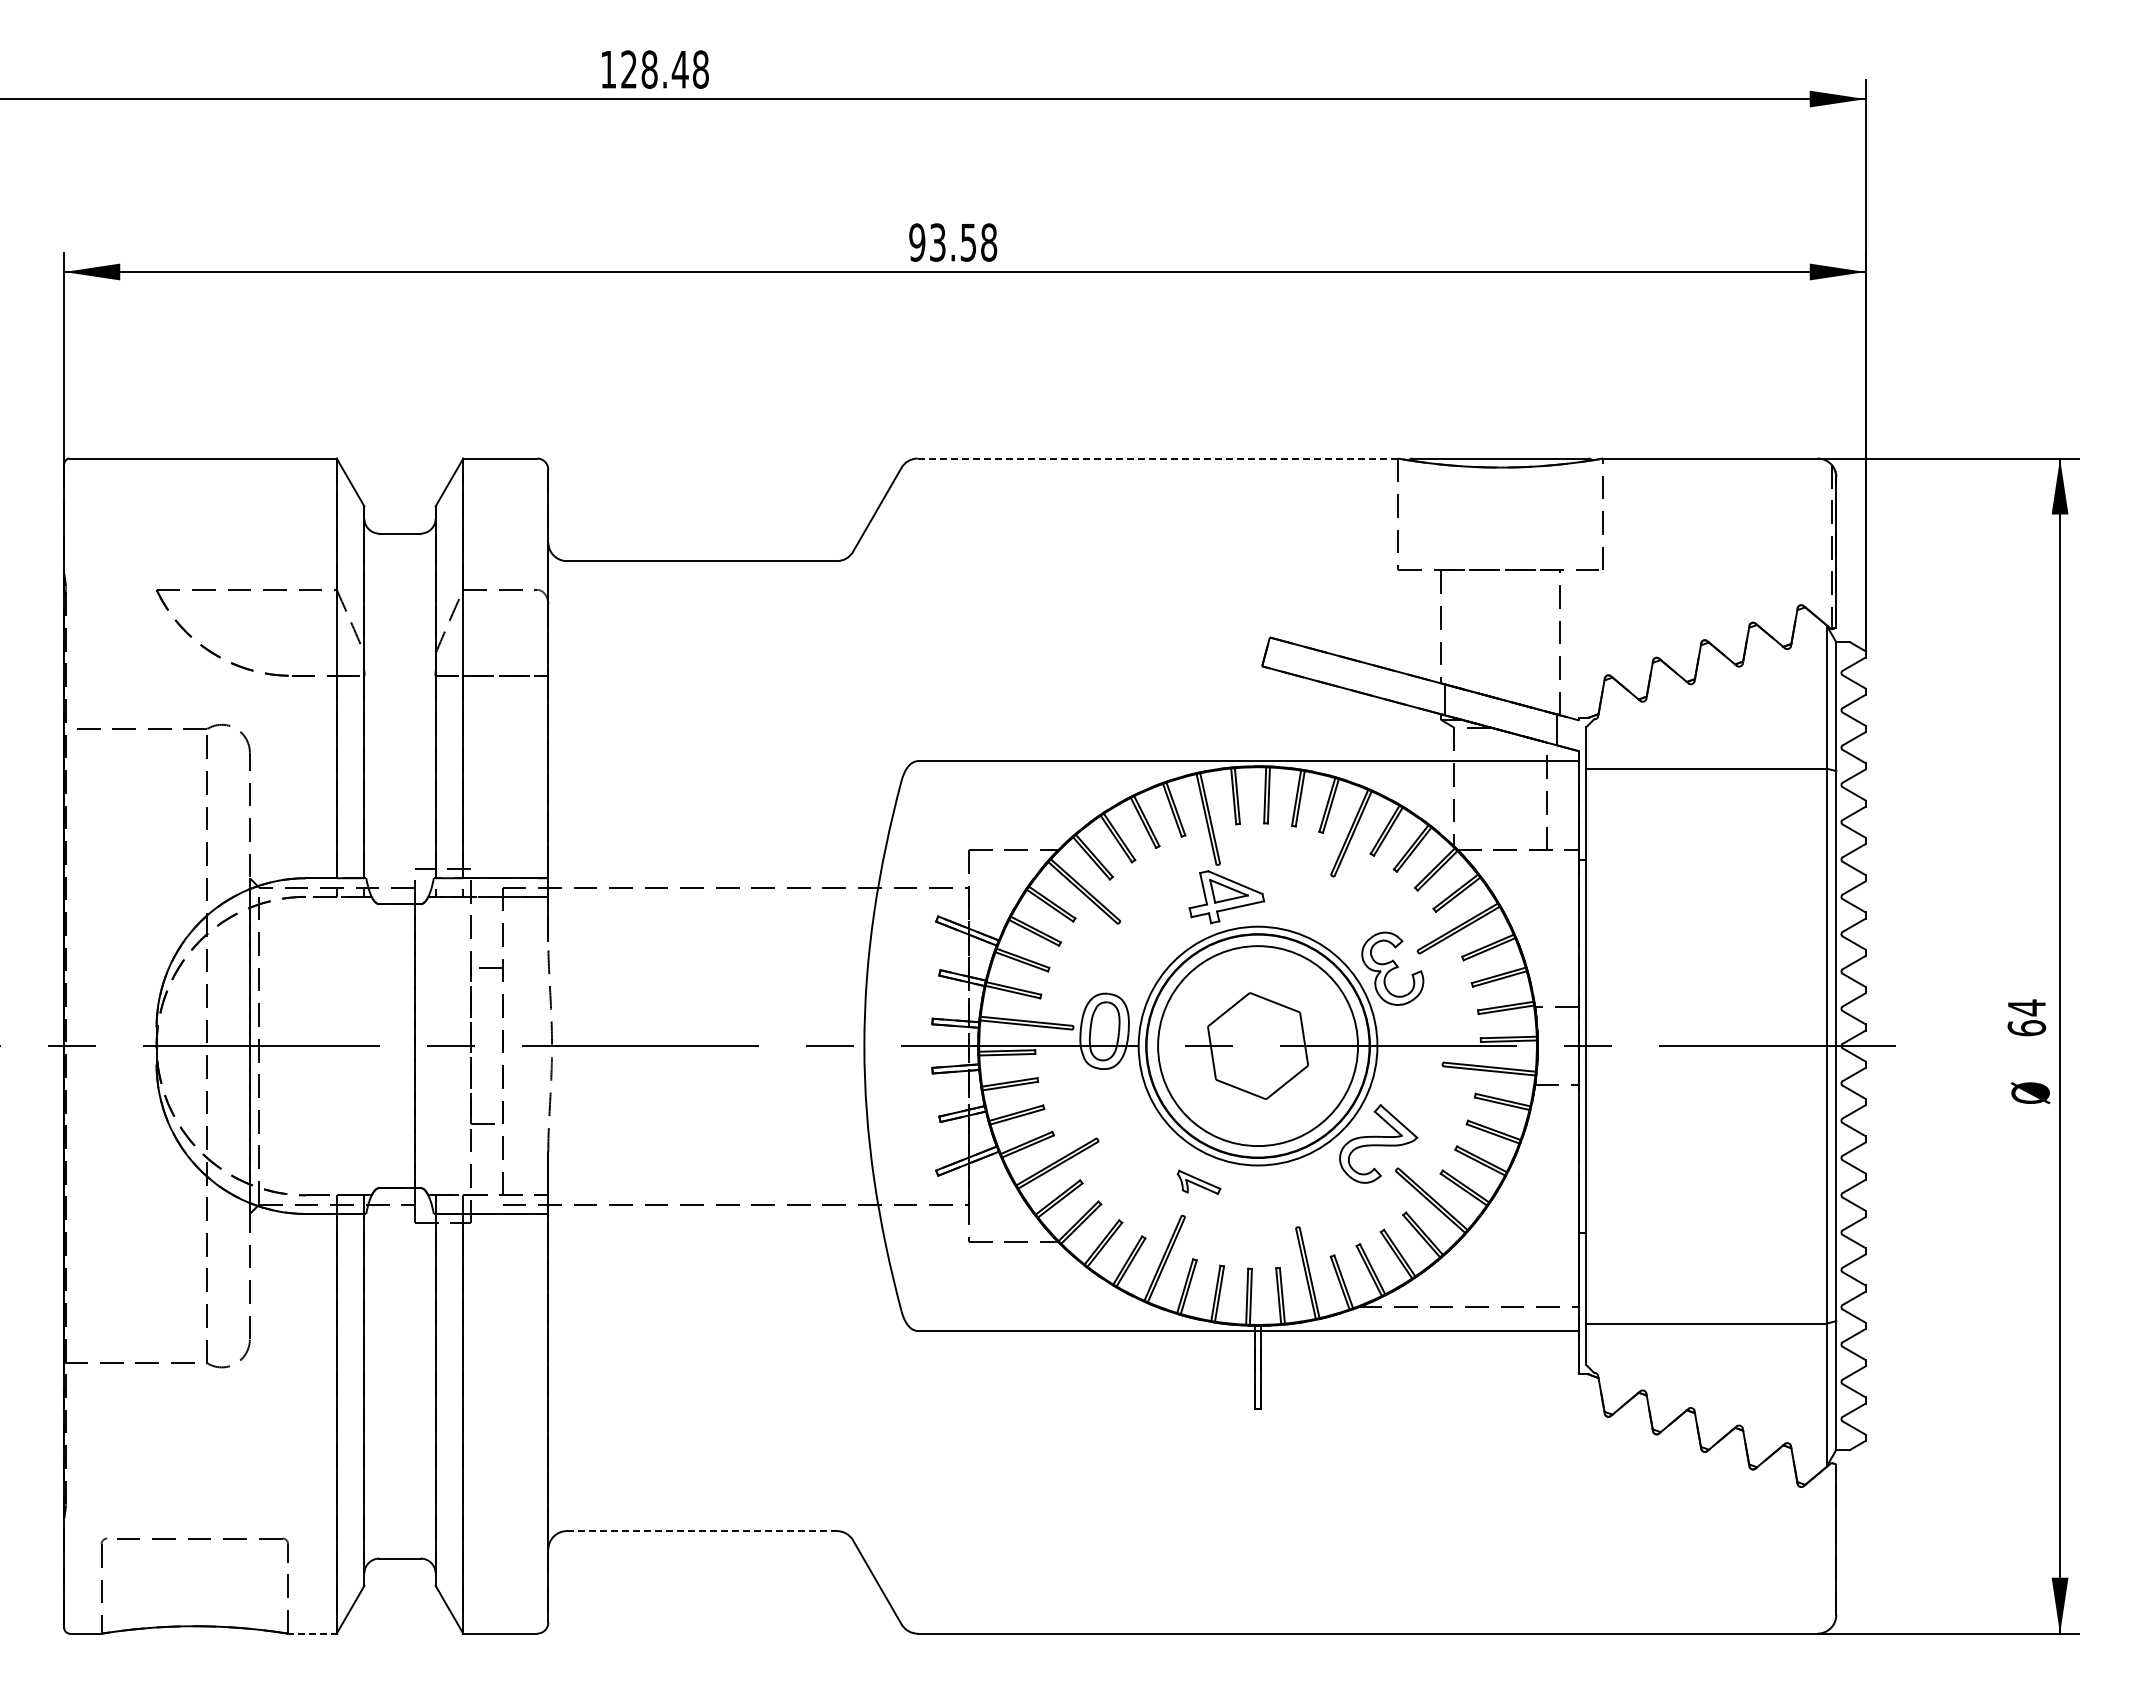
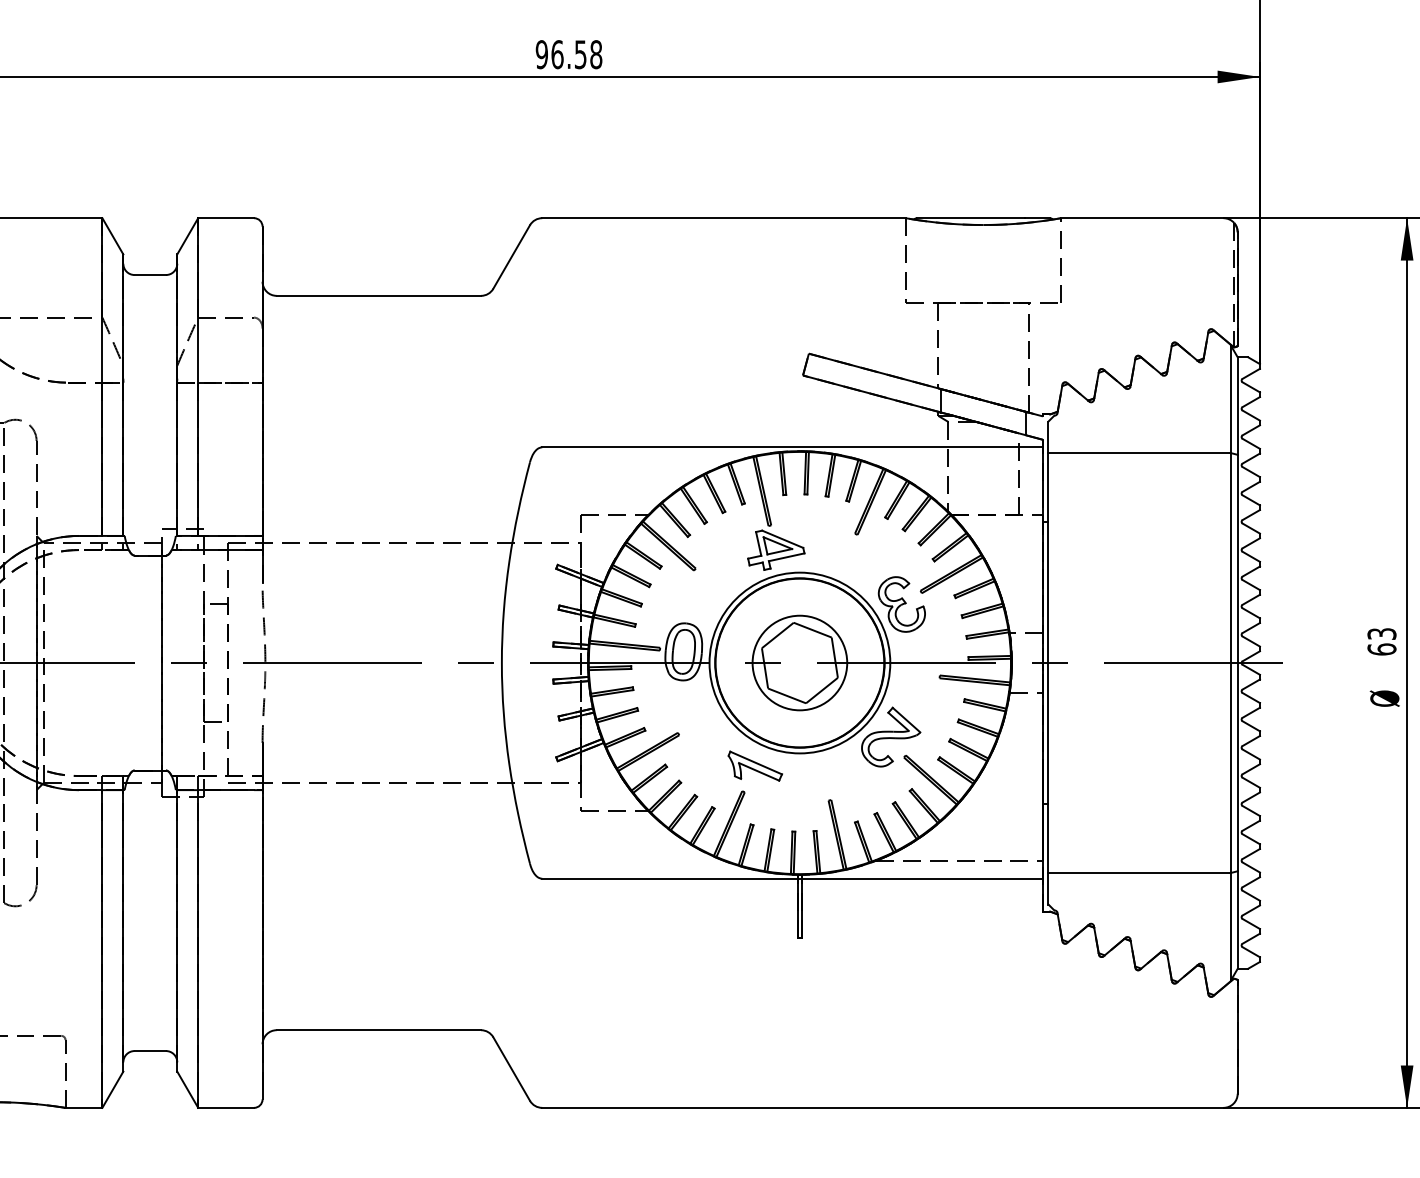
text: (938, 242) -> (557, 54), 93.58 -> 96.58
line: (1157, 458) -> (723, 218), dashed -> solid
text: (2026, 1007) -> (1381, 633), 64 -> 63
circle: (1257, 1045) -> (799, 662), size x0.62
part: (1198, 1182) -> (754, 766), size x1.67
line: (701, 1531) -> (378, 1030), dashed -> solid
line: (311, 1633) -> (83, 1107), dashed -> solid

